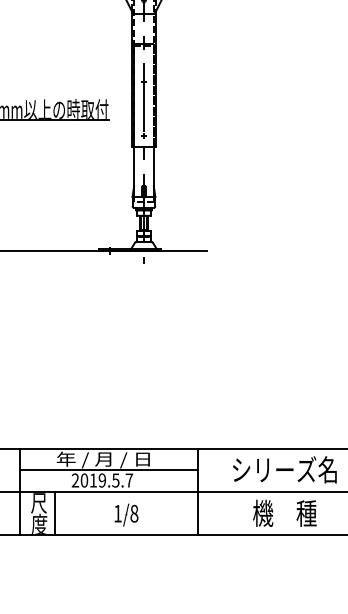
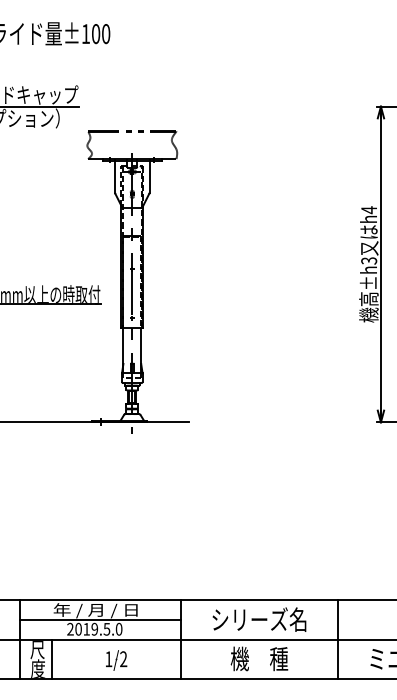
text: (128, 479) -> (118, 628), 2019.5.7 -> 2019.5.0
text: (134, 513) -> (123, 659), 1/8 -> 1/2

